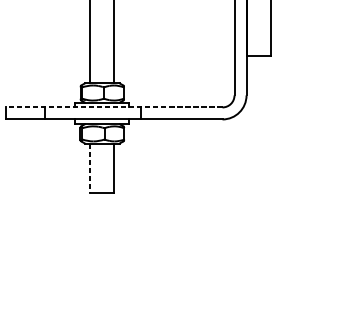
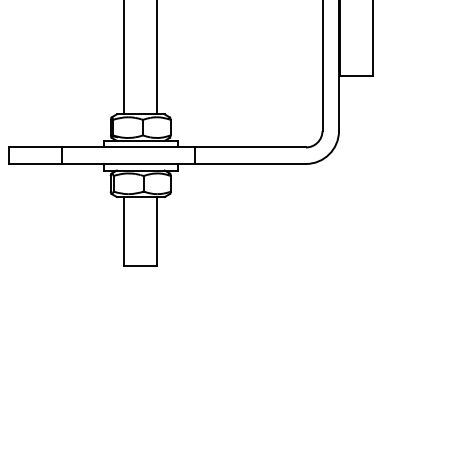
line: (114, 107) -> (157, 147), dashed -> solid
line: (90, 168) -> (124, 231), dashed -> solid

